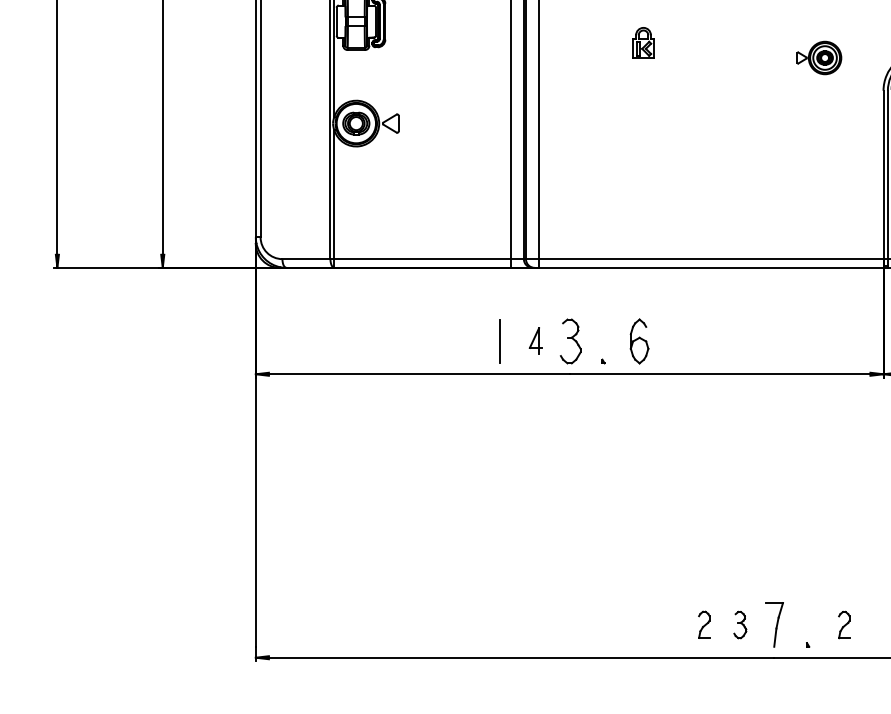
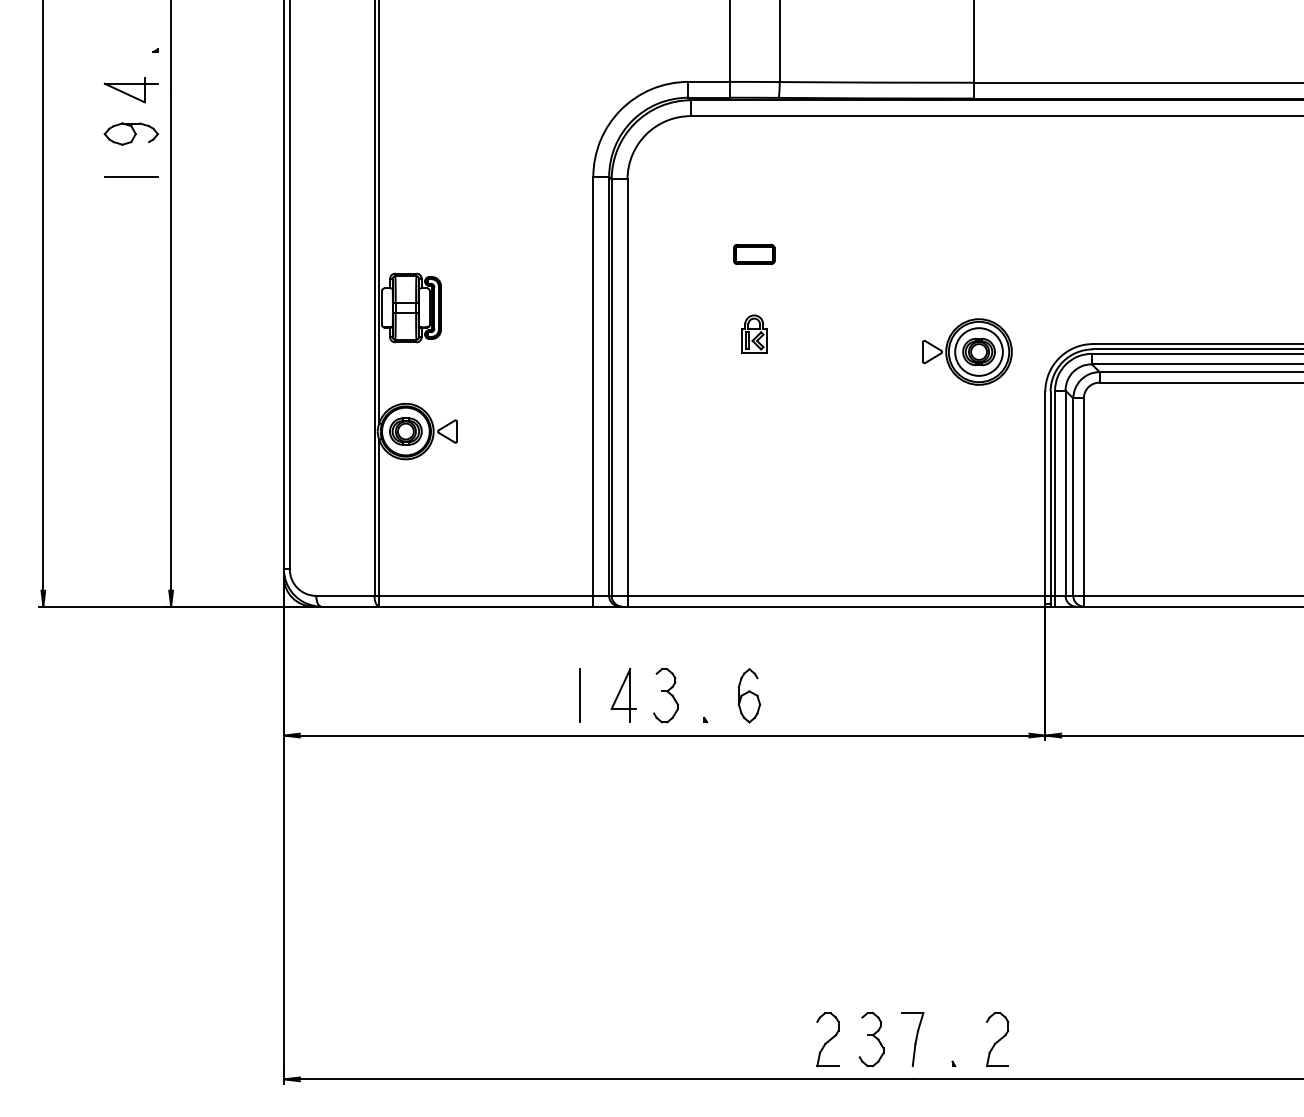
part: (819, 57) -> (967, 351), size x1.67
part: (535, 341) -> (623, 695), size x1.67
part: (703, 624) -> (827, 1039), size x1.67
part: (740, 624) -> (871, 1039), size x1.67
part: (844, 624) -> (997, 1039), size x1.67

